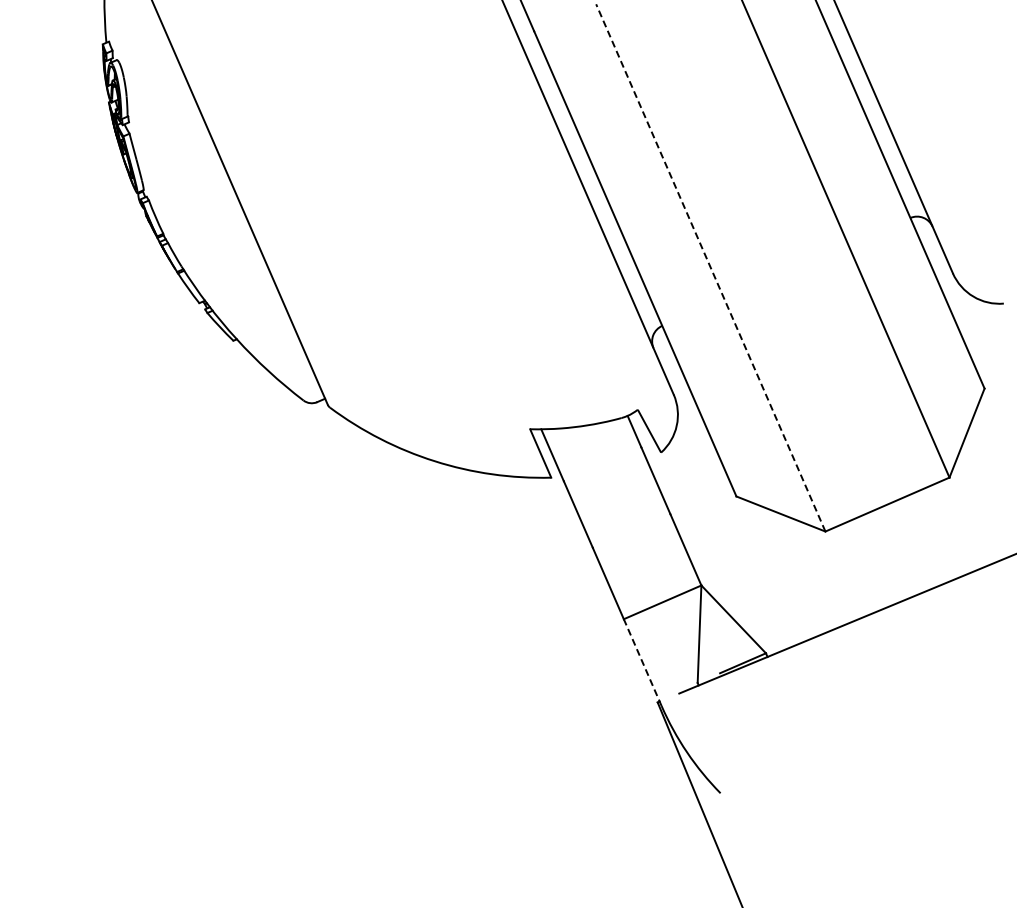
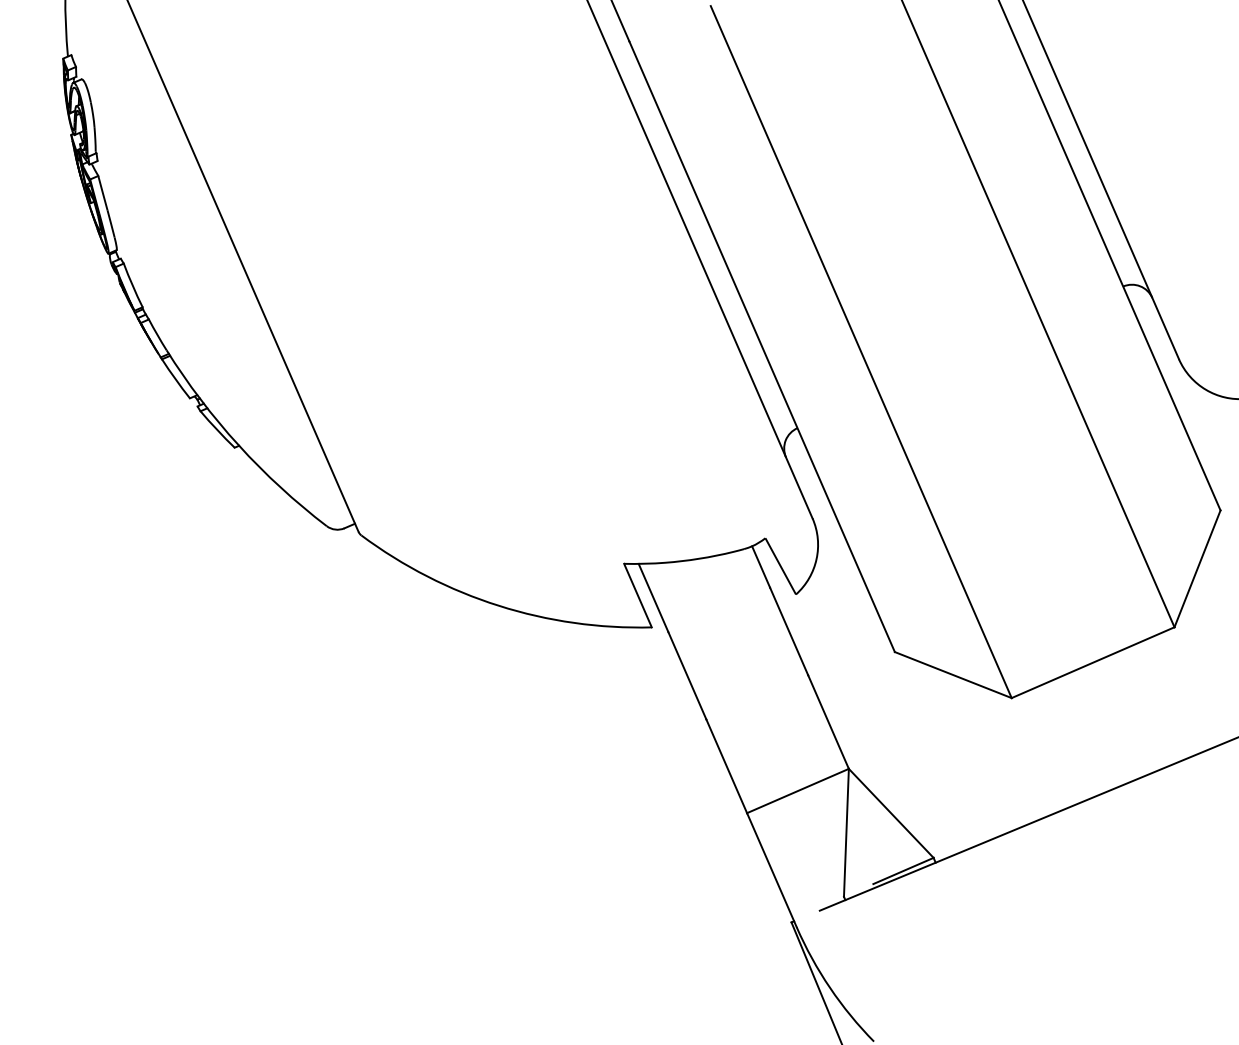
line: (710, 267) -> (860, 351), dashed -> solid
line: (642, 662) -> (771, 869), dashed -> solid

